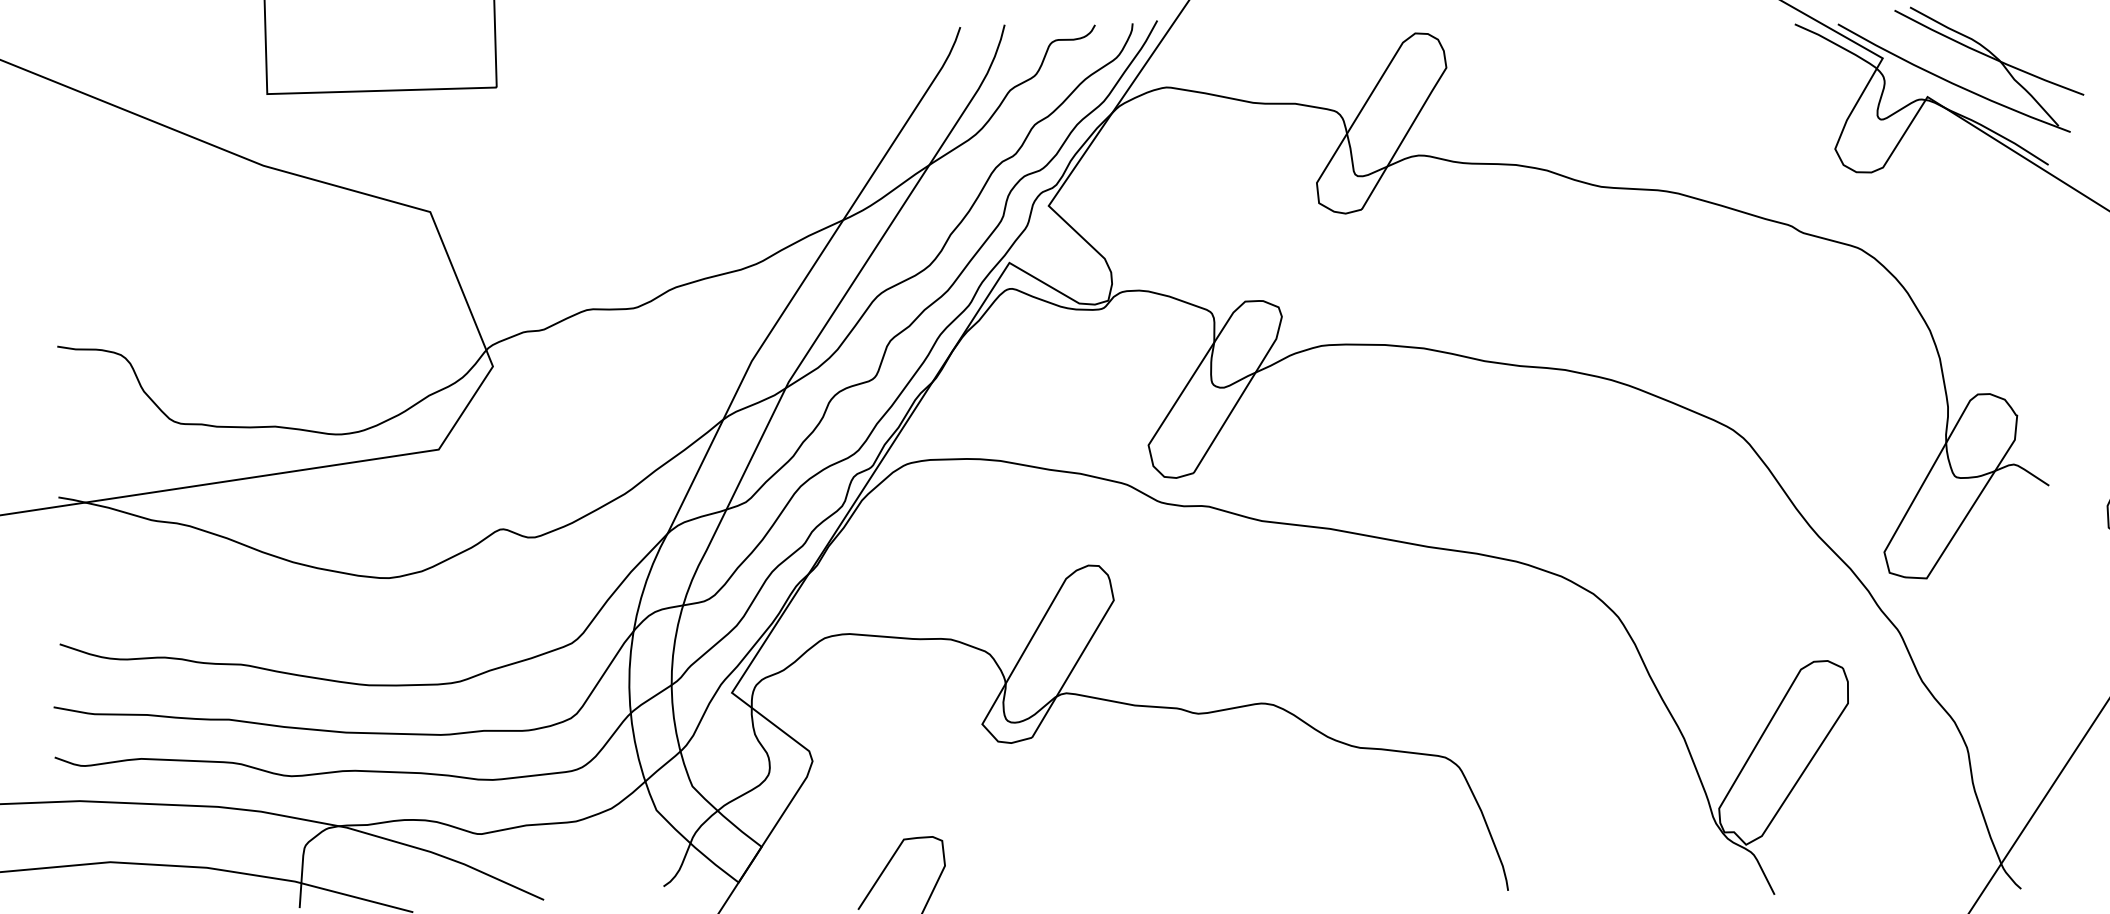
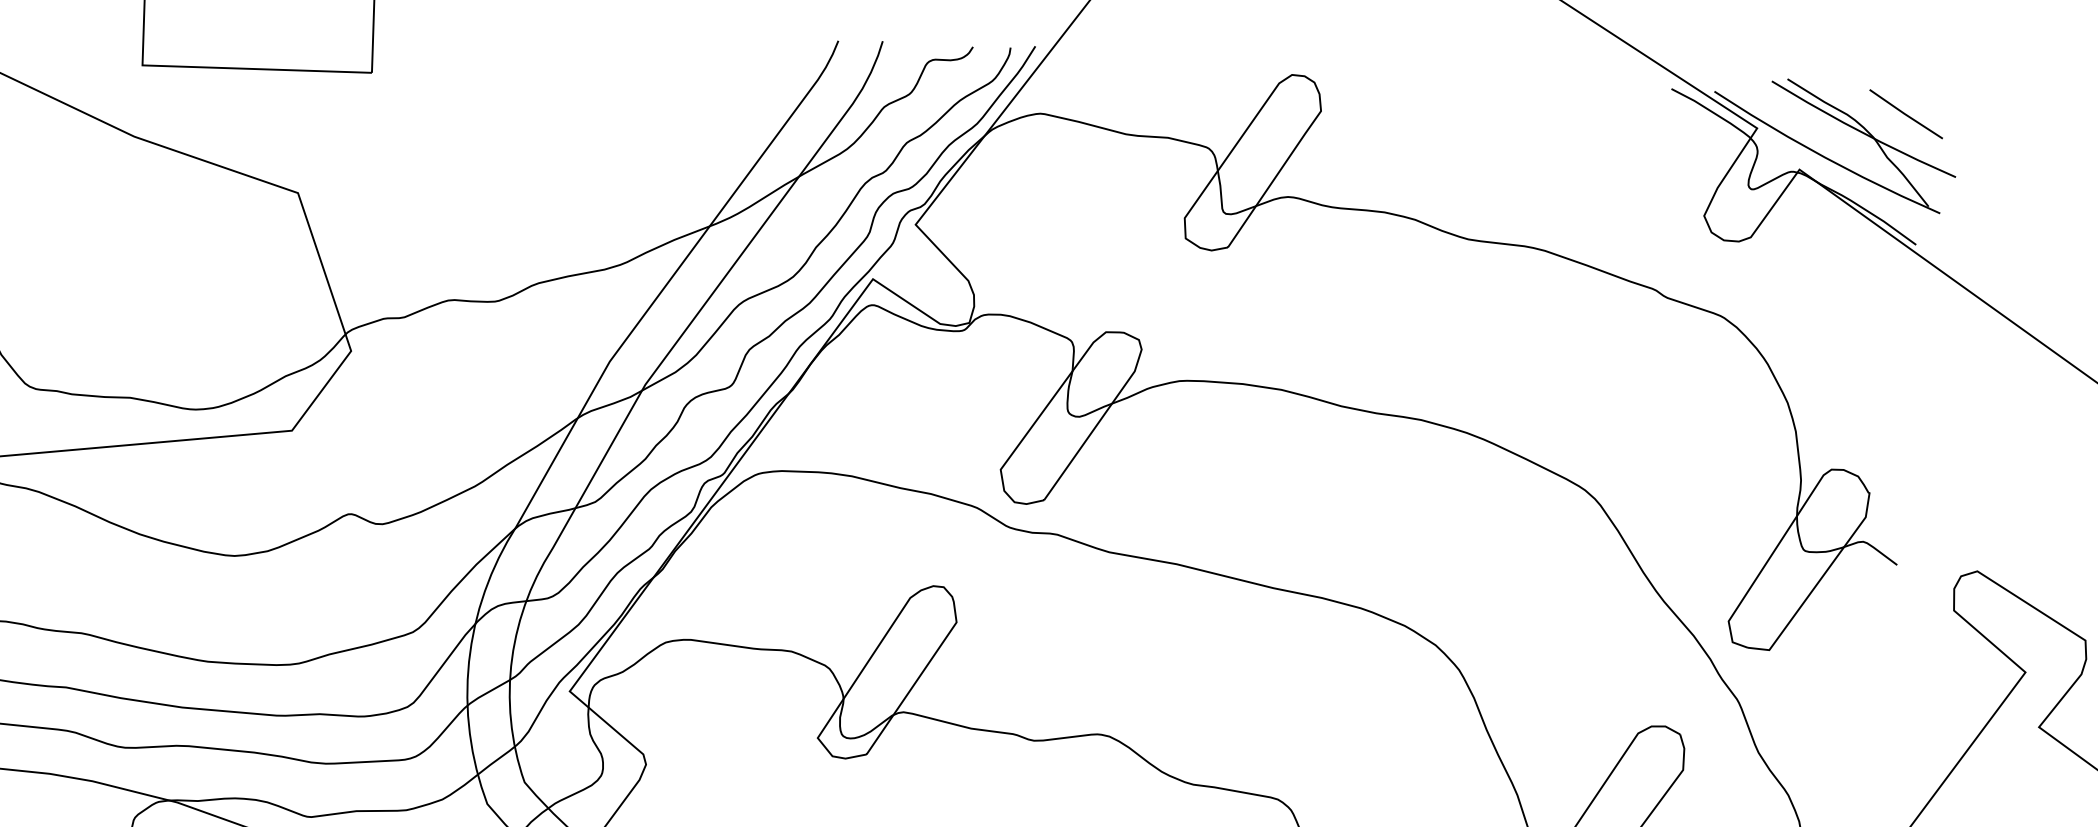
line: (2030, 34) -> (1906, 113), added

